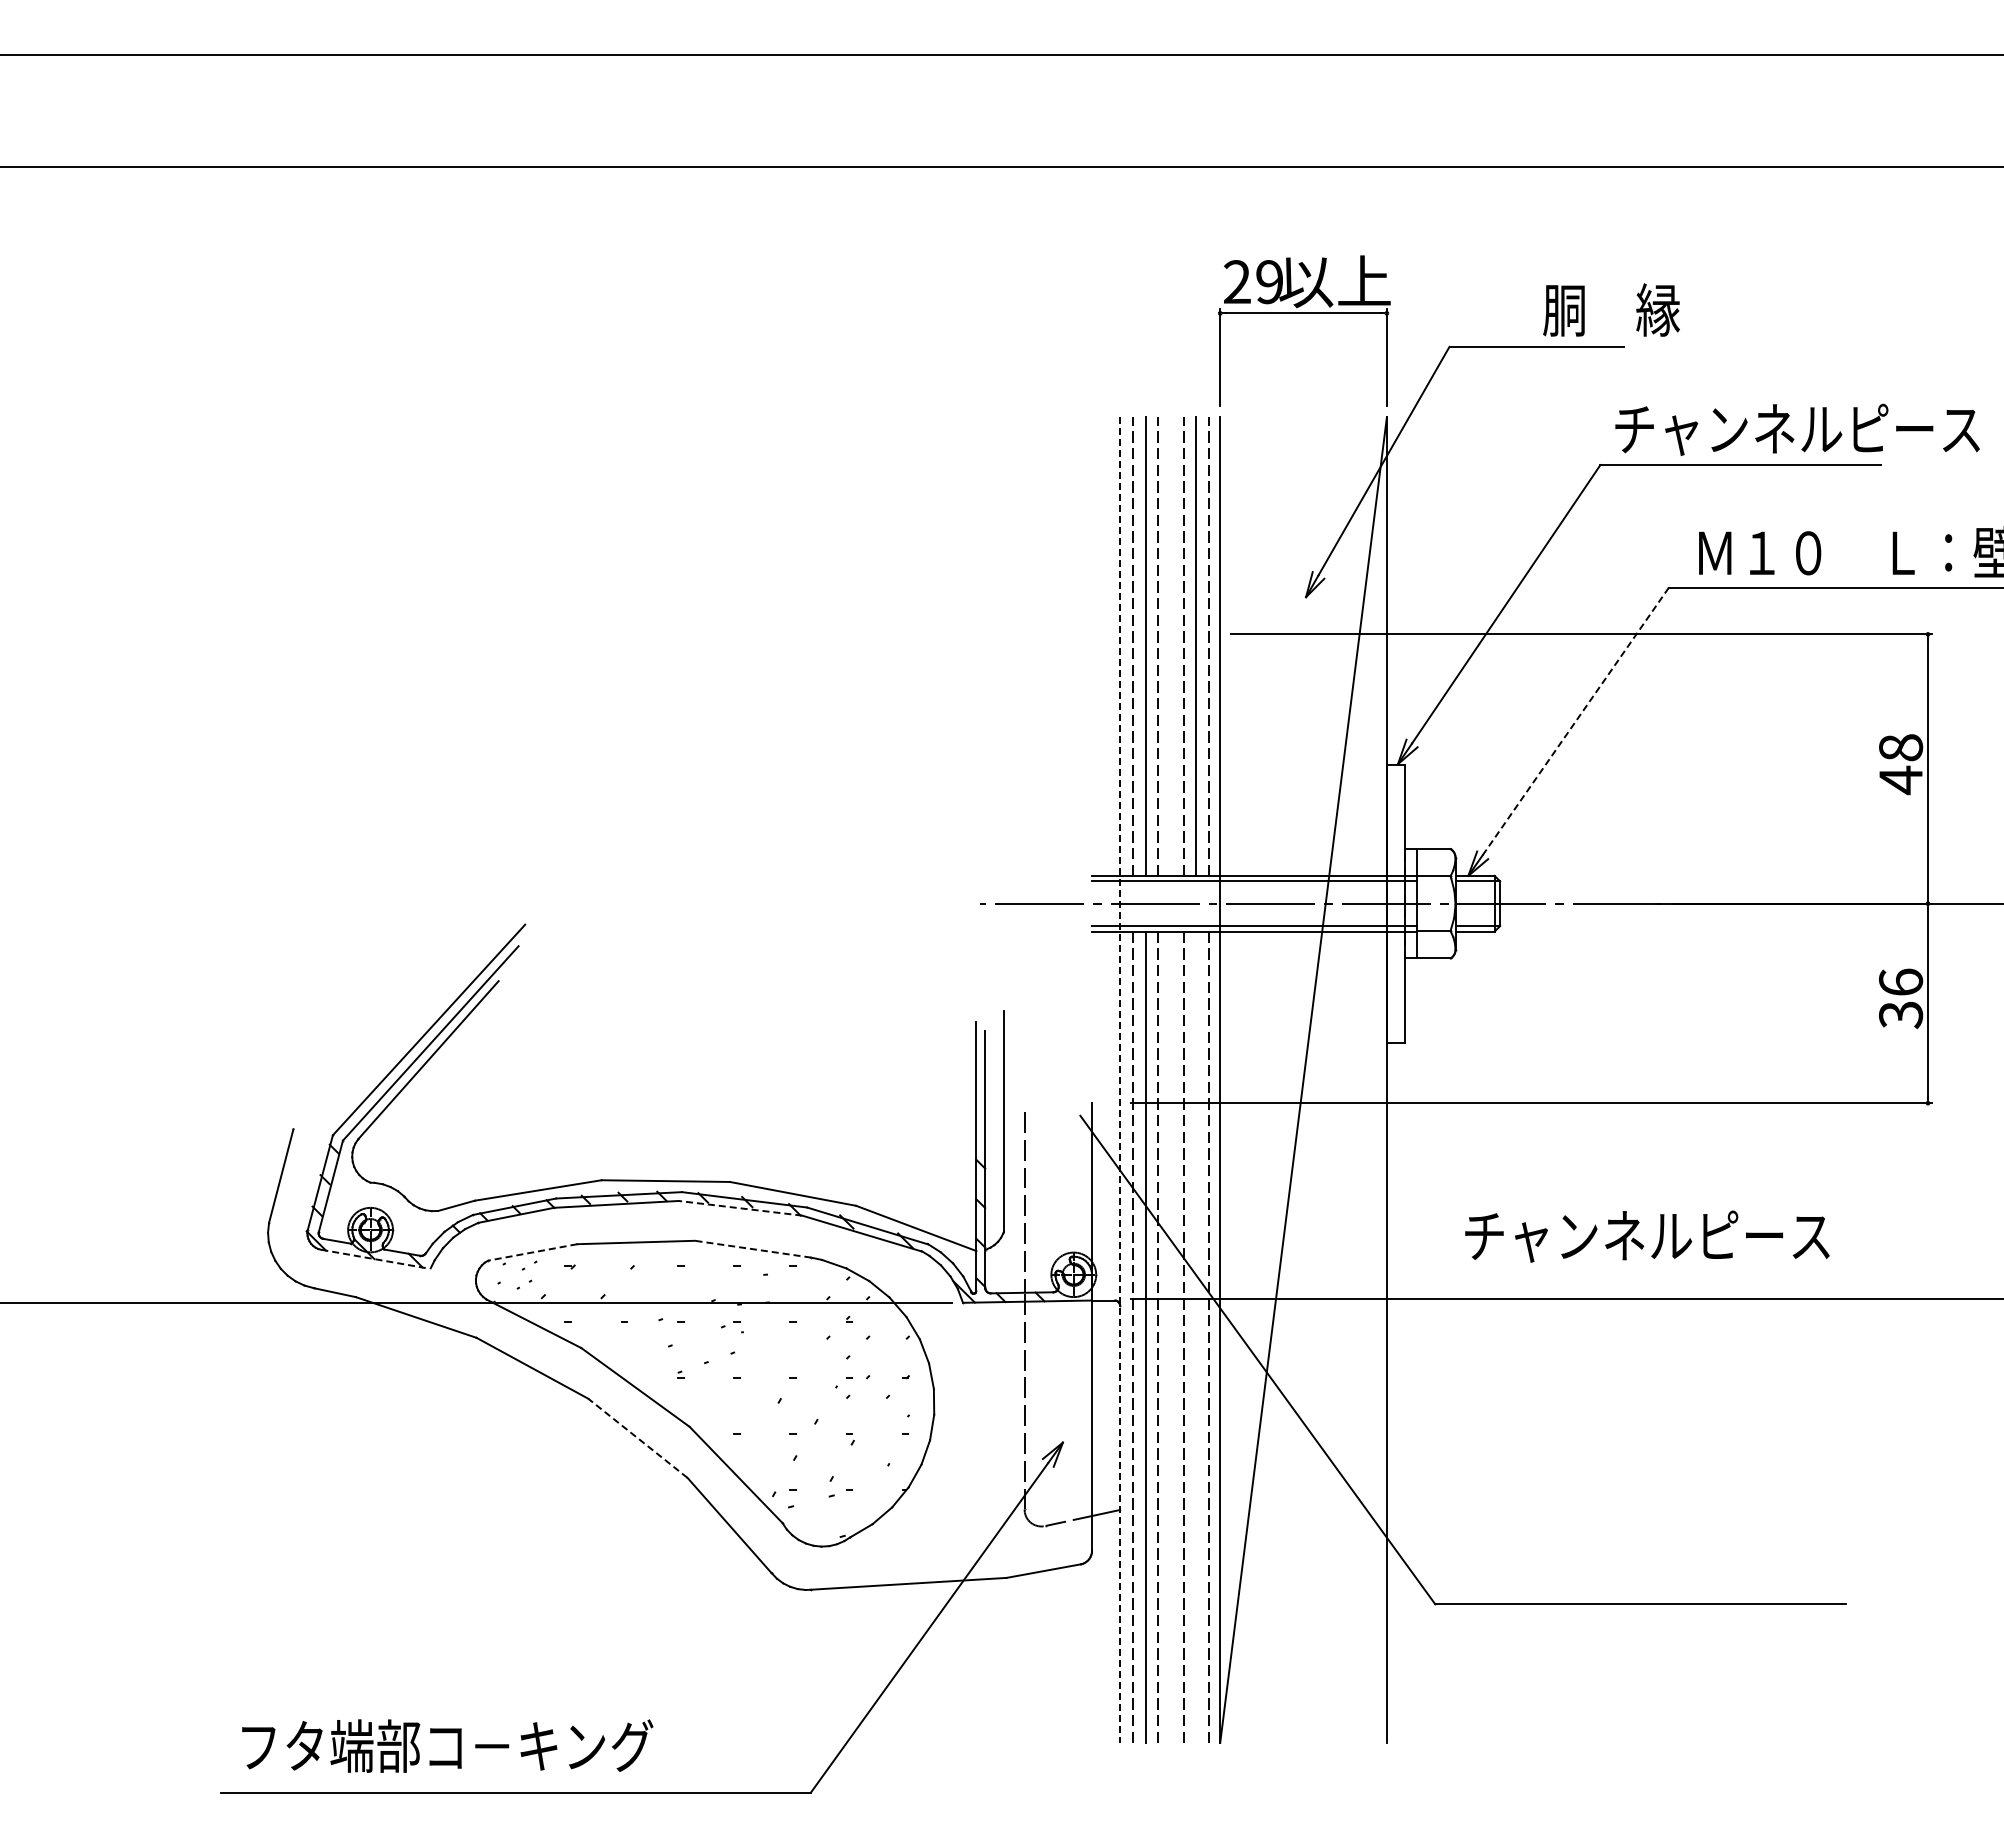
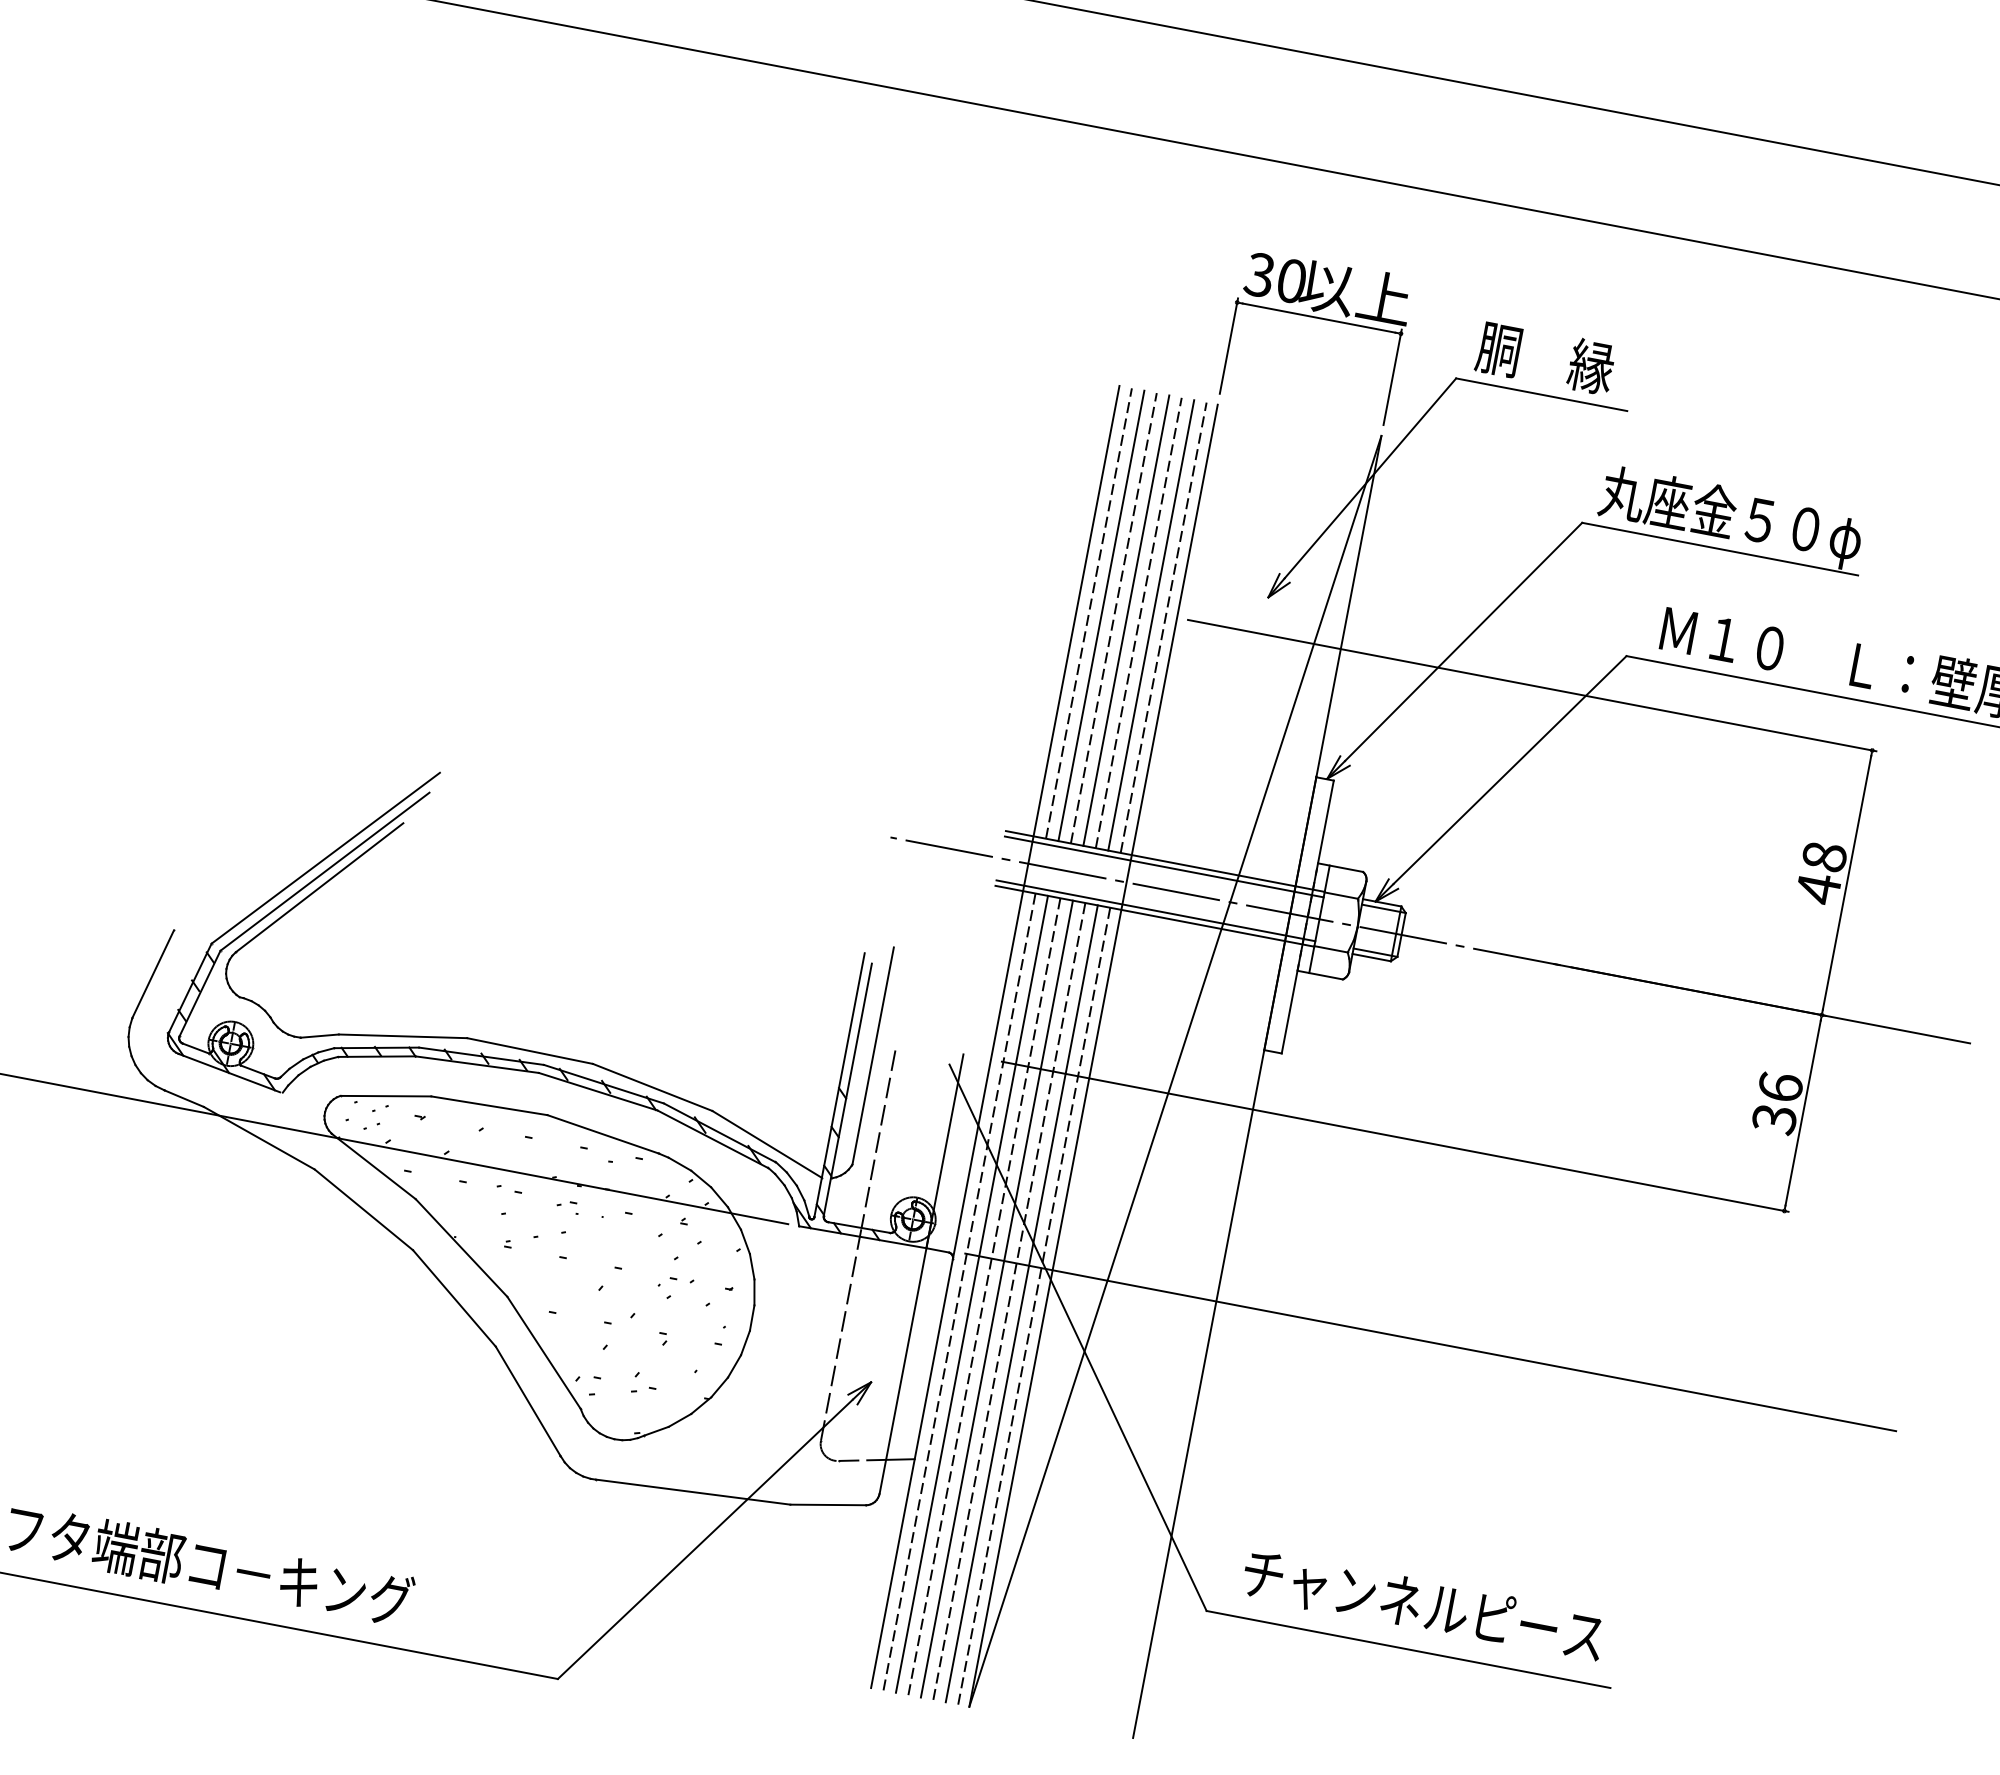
text: (1253, 282) -> (1275, 278), 29 -> 30
text: (1611, 309) -> (1545, 357), moved
text: (1796, 432) -> (1780, 527), チャンネルピース -> 丸座金５０φ
line: (1170, 646) -> (1125, 620), added
line: (1576, 721) -> (1510, 770), dashed -> solid
line: (1120, 1080) -> (995, 1037), dashed -> solid
line: (739, 1208) -> (597, 1091), dashed -> solid
text: (1647, 1236) -> (1423, 1605), moved
line: (753, 1249) -> (603, 1134), dashed -> solid
line: (532, 1252) -> (385, 1096), dashed -> solid
line: (375, 1259) -> (230, 1073), dashed -> solid
line: (1170, 1336) -> (996, 1298), added
line: (1196, 1336) -> (1022, 1303), added
line: (637, 1438) -> (454, 1298), dashed -> solid

